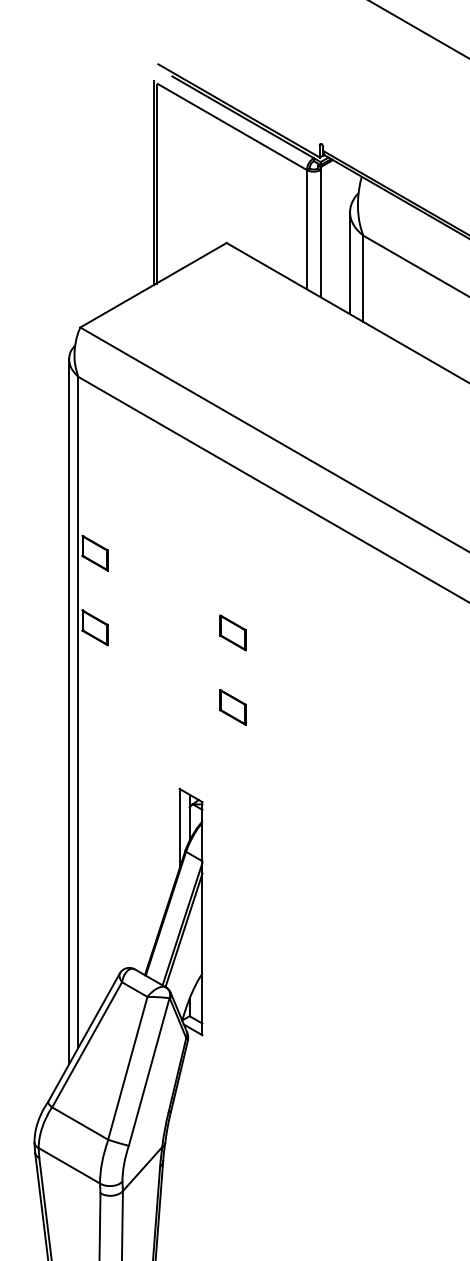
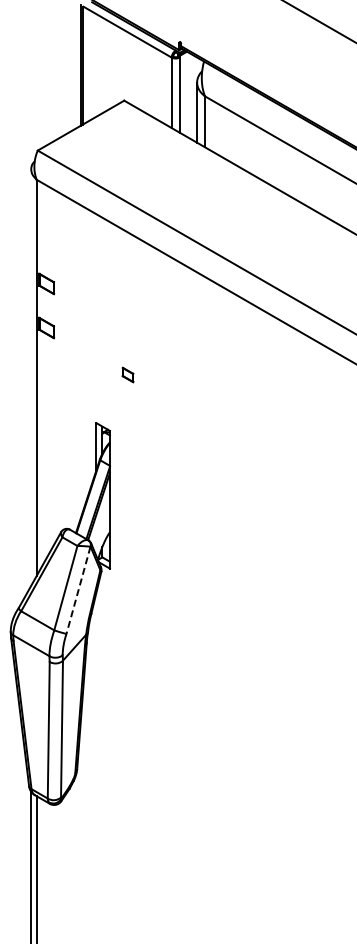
part: (232, 632) -> (127, 330), removed
part: (232, 706) -> (127, 374), size x0.7
line: (69, 711) -> (31, 377), removed
line: (149, 1072) -> (78, 590), solid -> dashed

